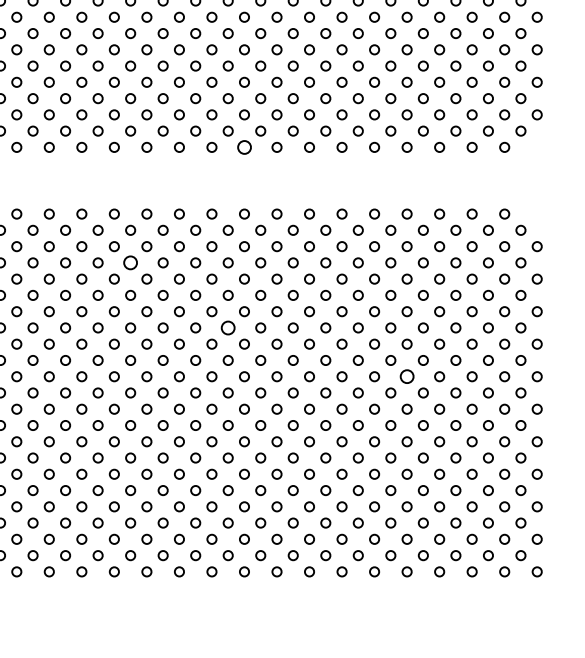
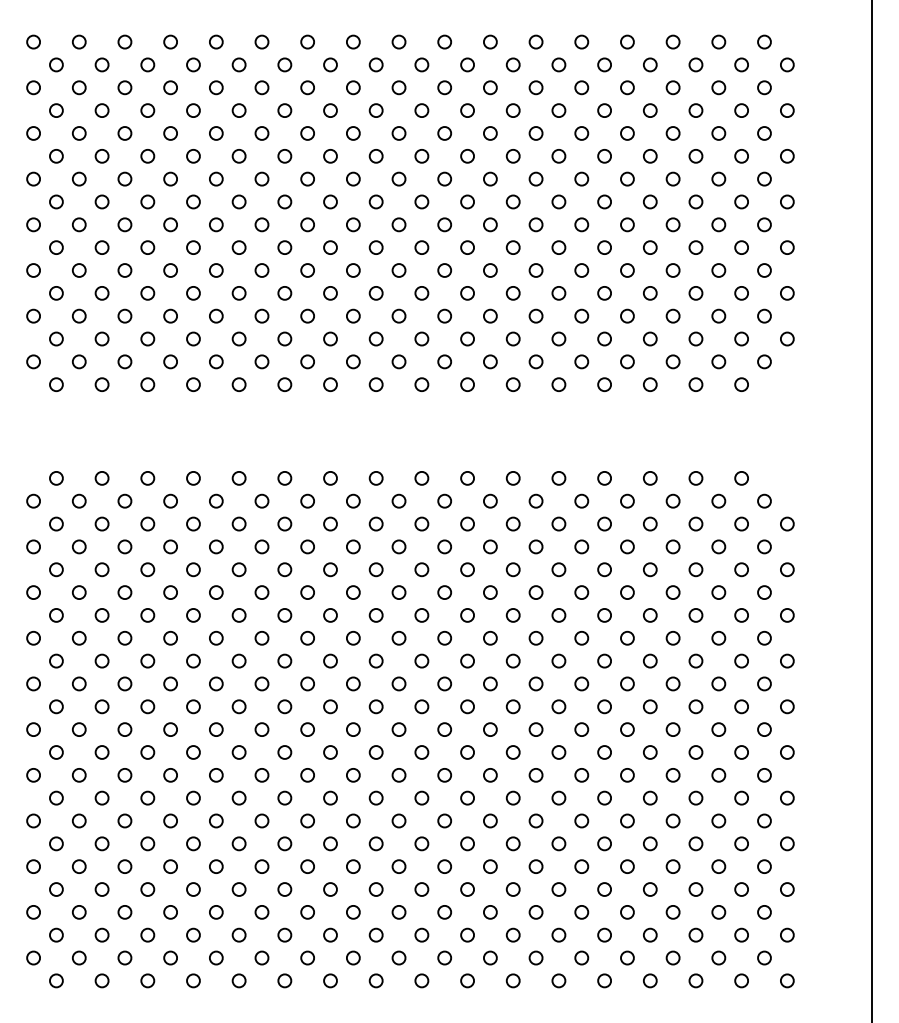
circle: (243, 147) -> (375, 384), size x0.71
circle: (130, 262) -> (216, 546), size x0.71
circle: (228, 327) -> (353, 637), size x0.71
circle: (407, 376) -> (604, 706), size x0.71

